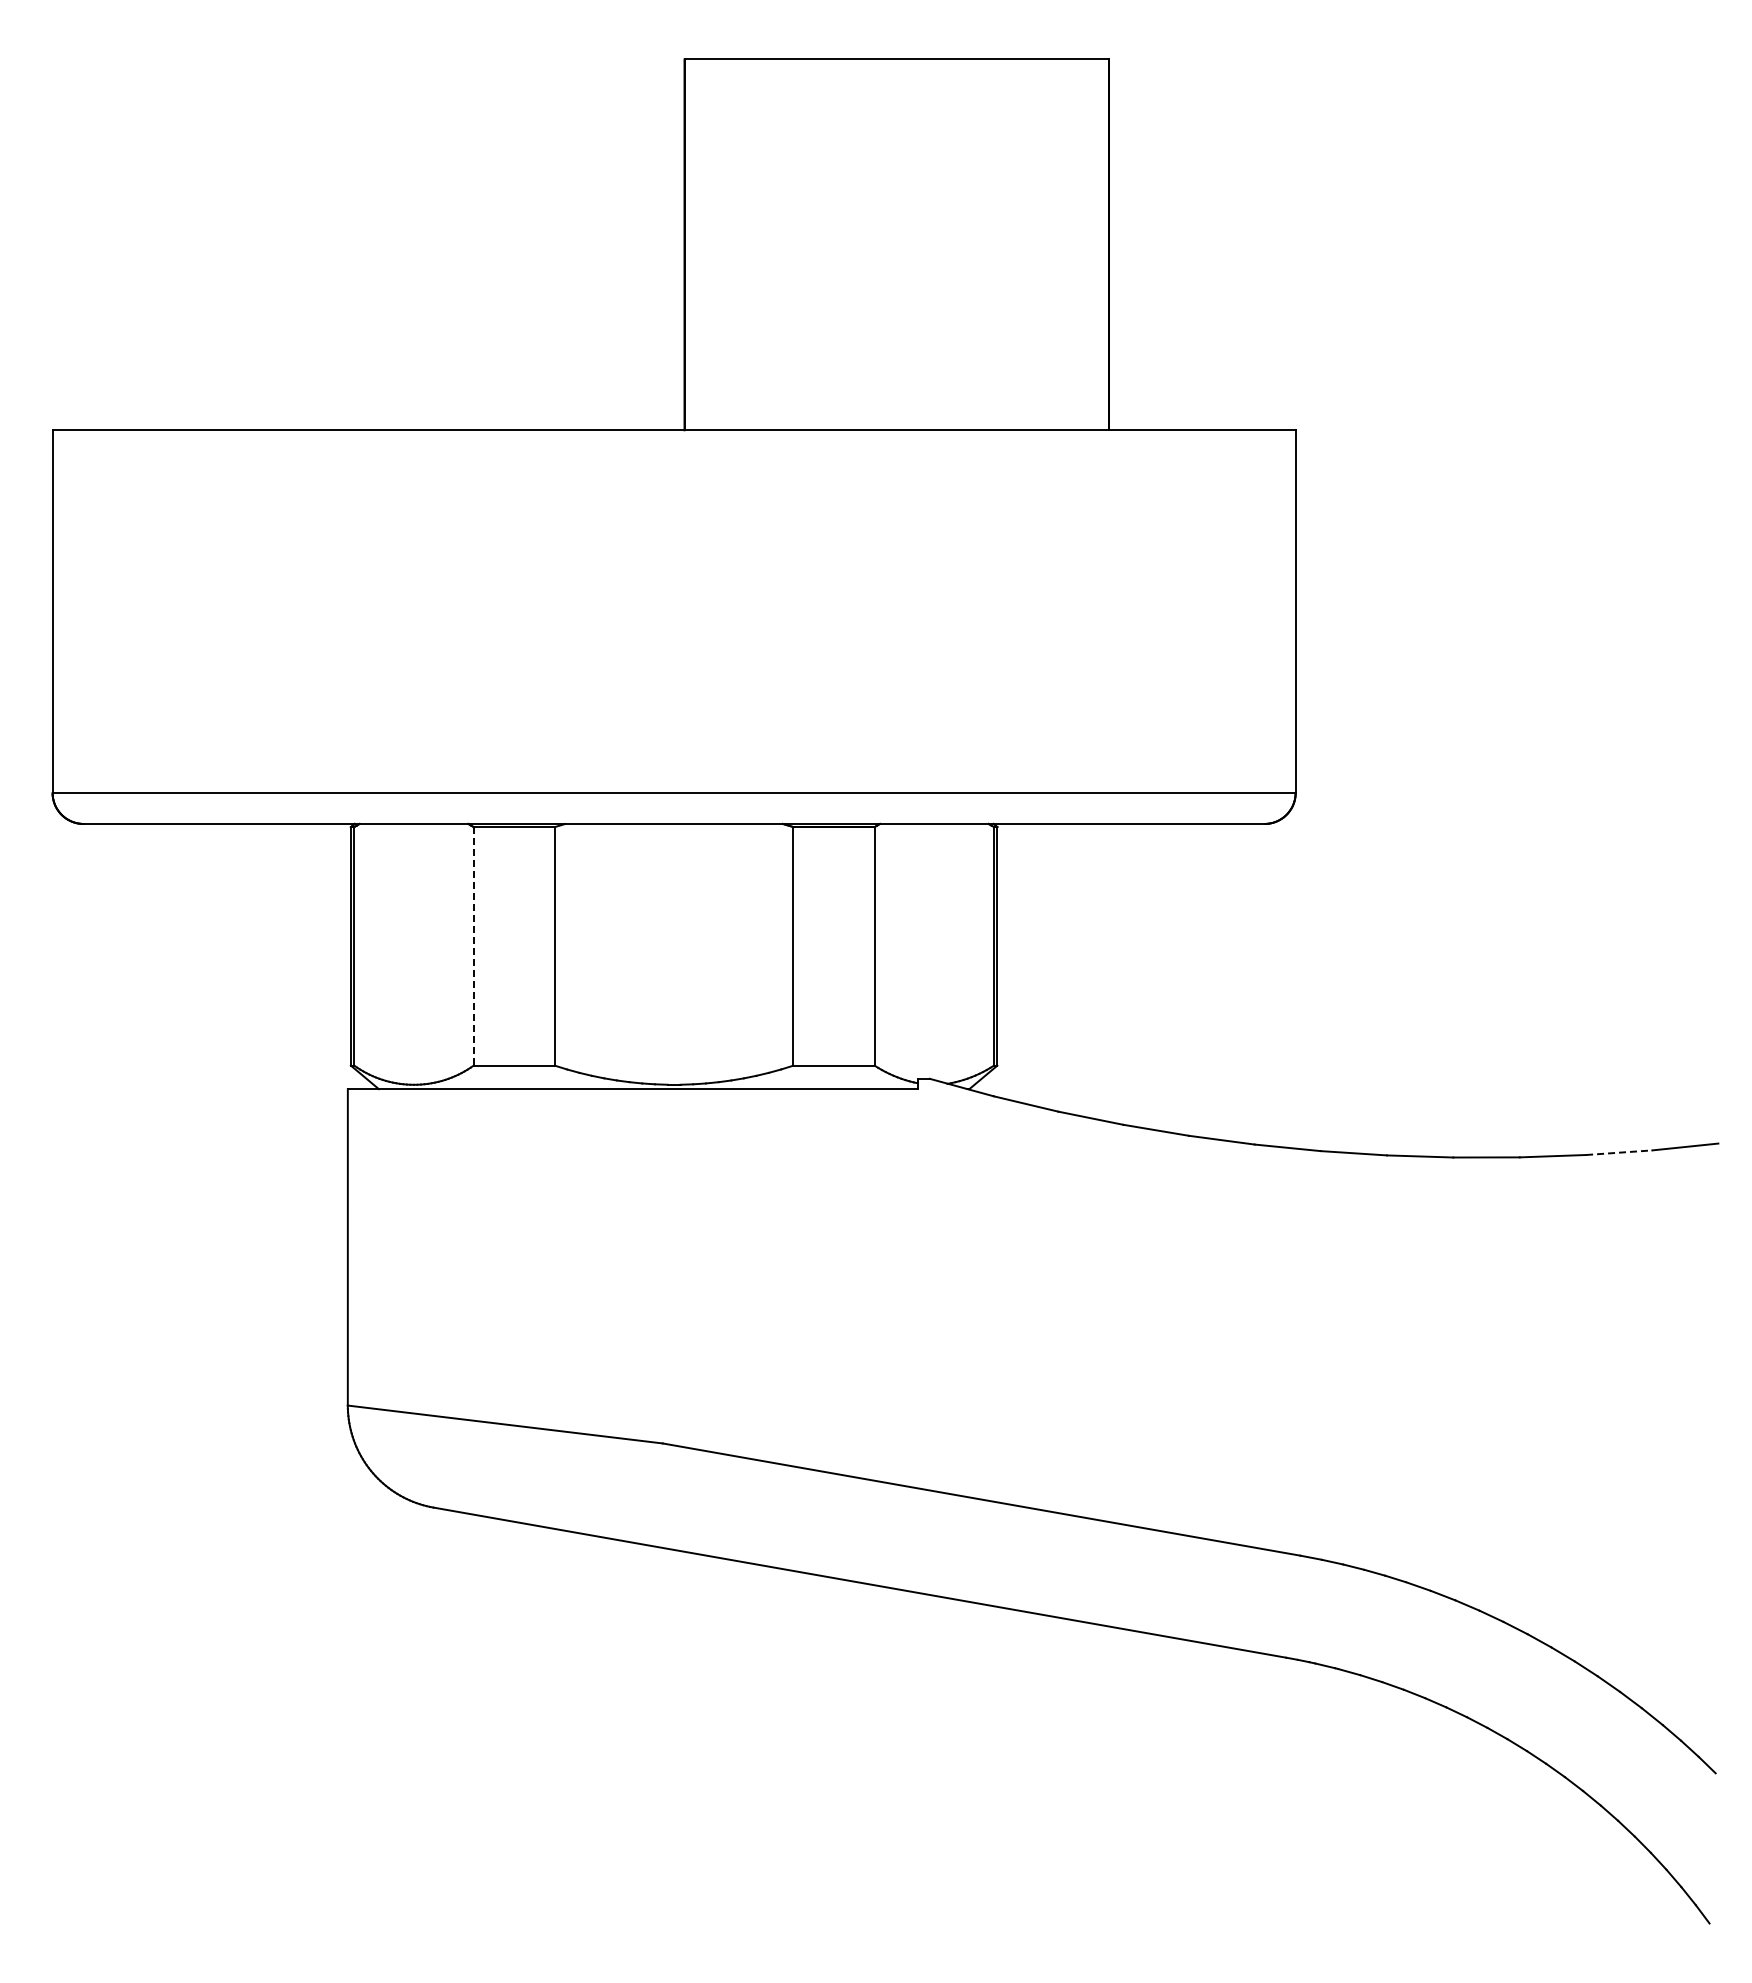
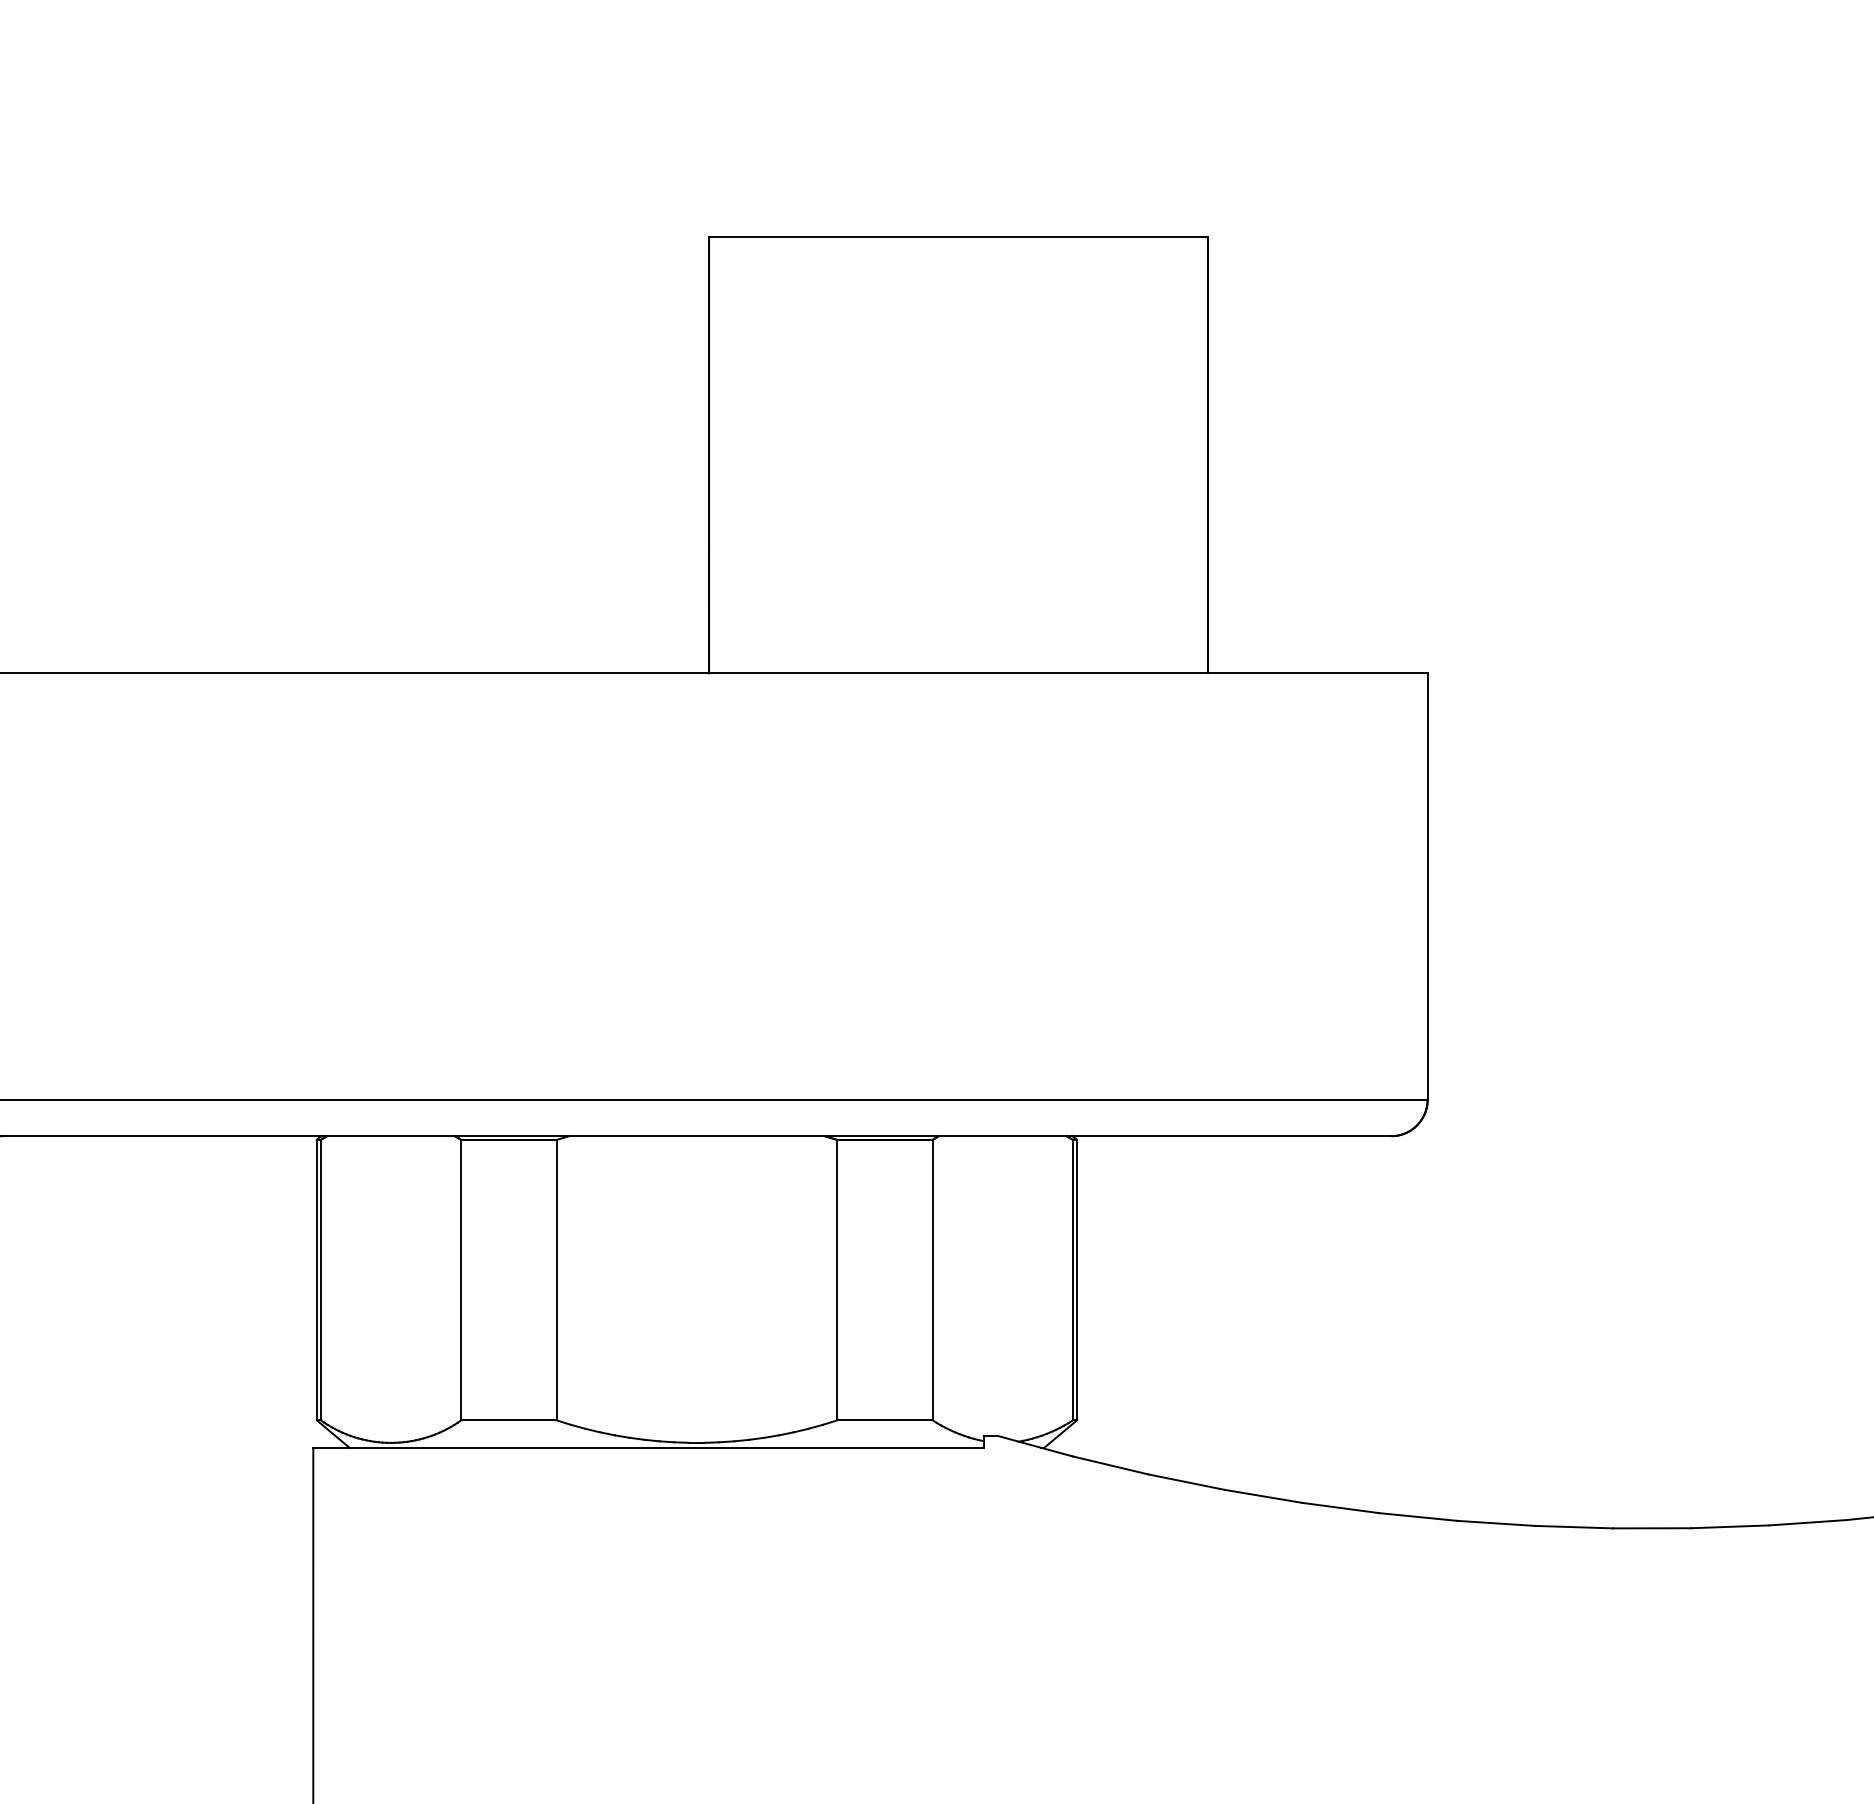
line: (473, 946) -> (461, 1280), dashed -> solid
line: (1619, 1152) -> (1808, 1522), dashed -> solid

